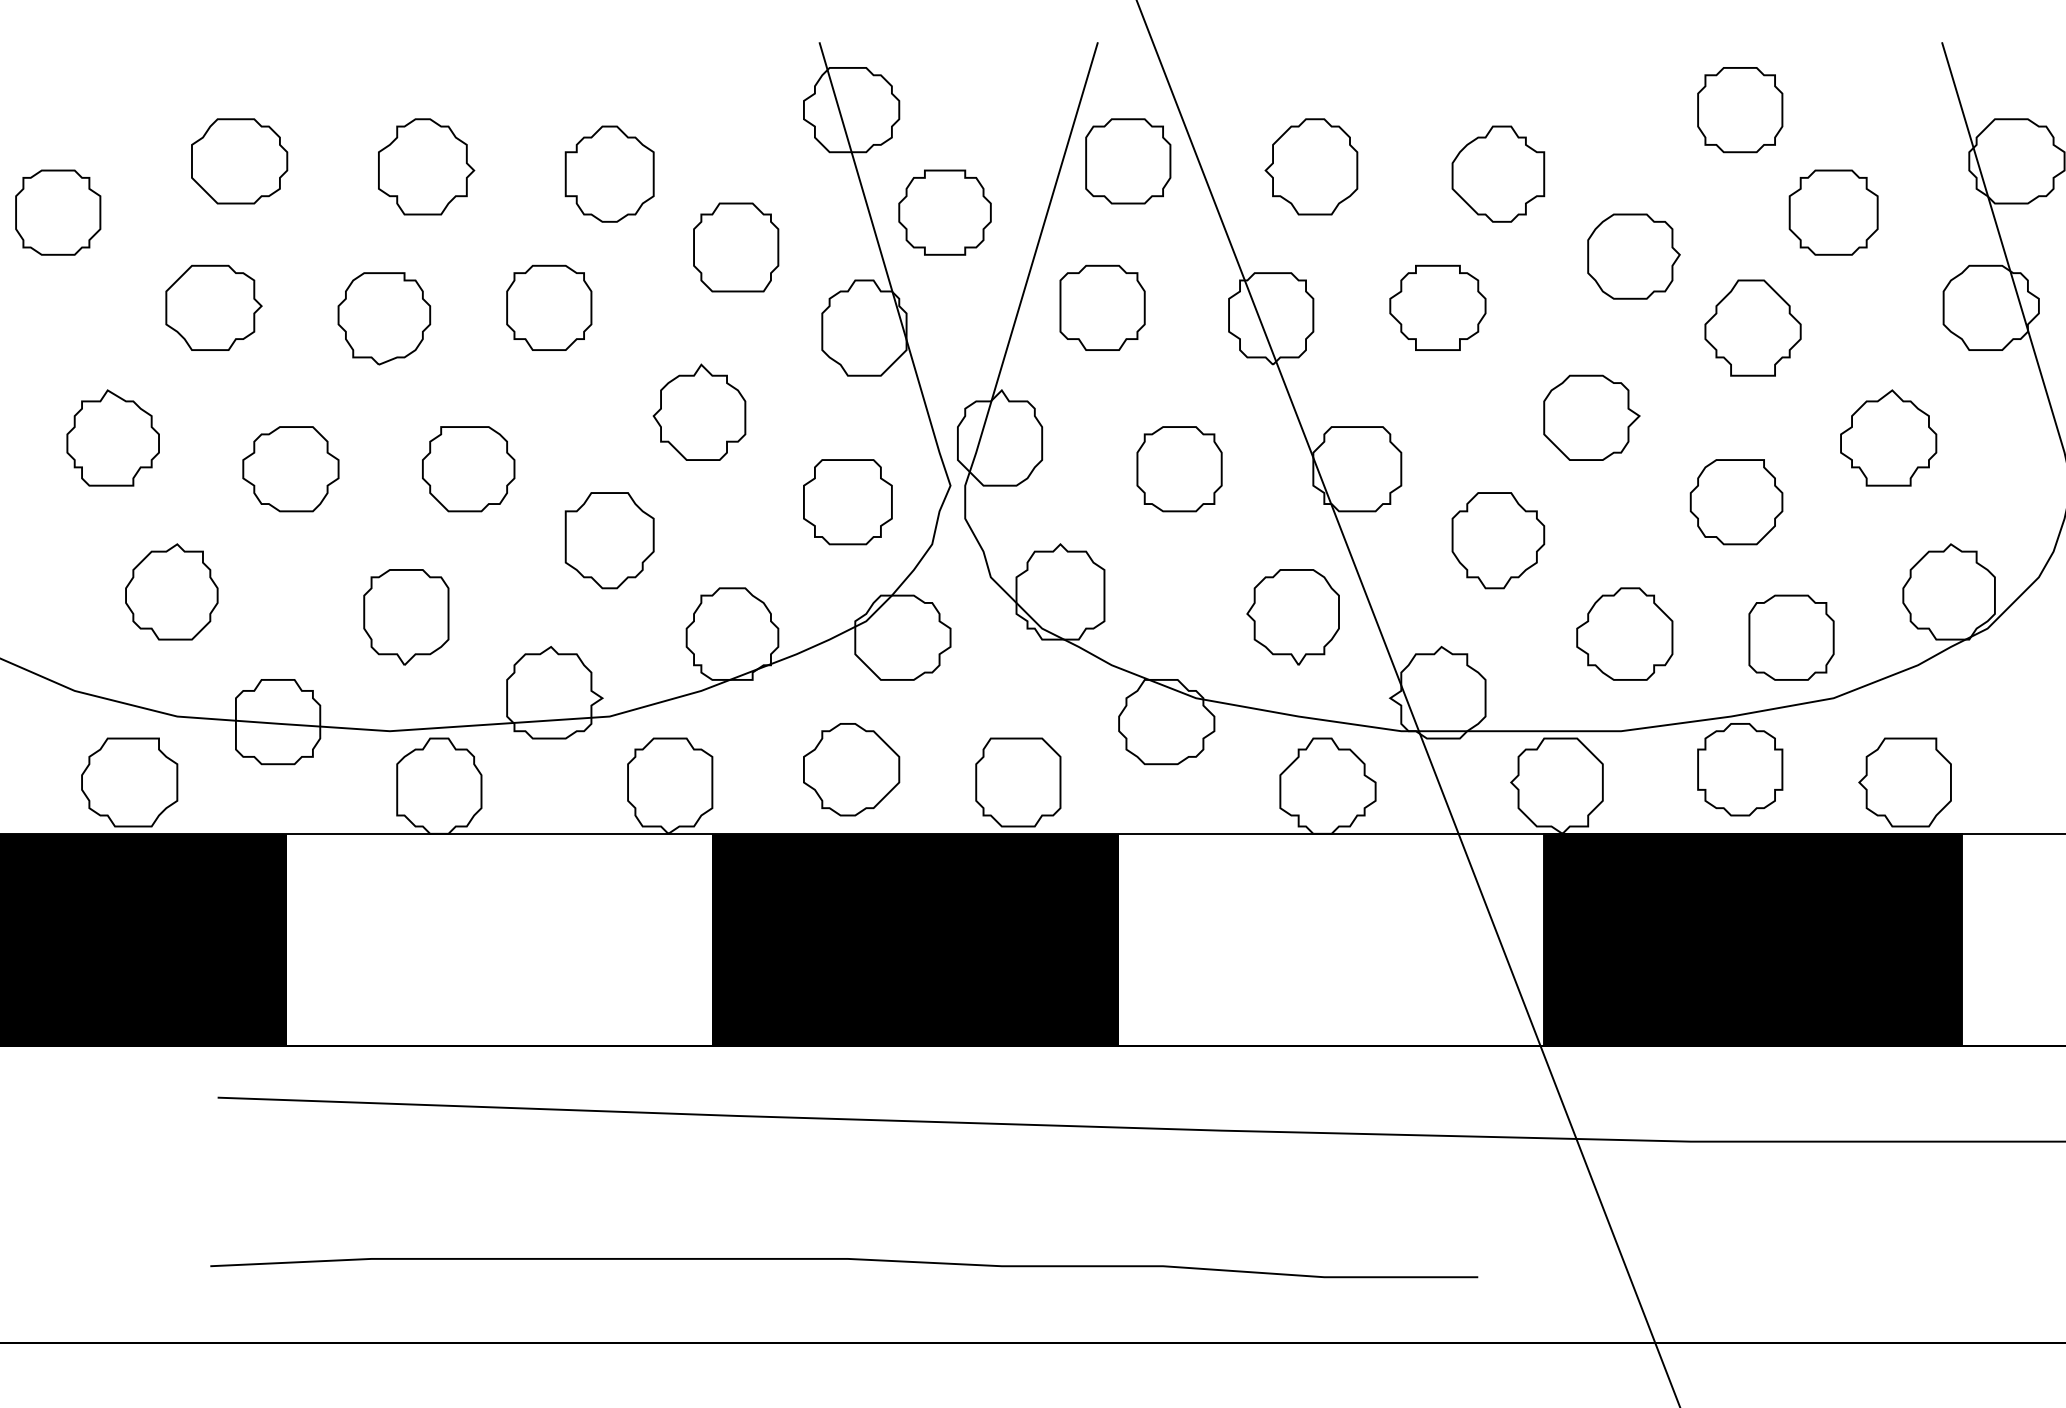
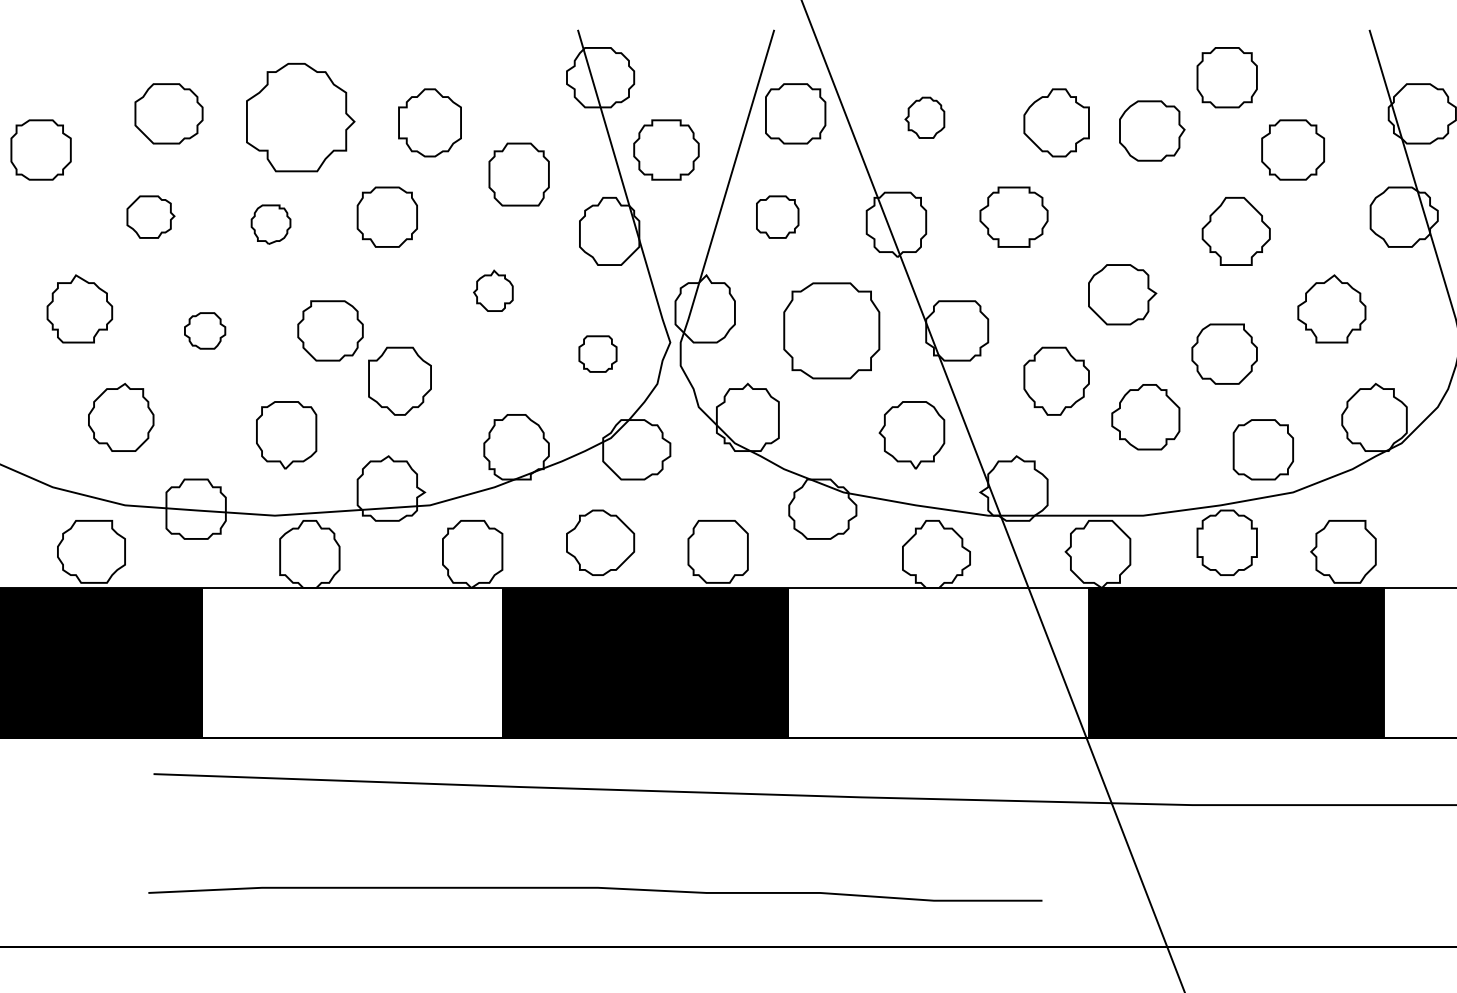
part: (426, 166) -> (300, 117), size x1.6
part: (1310, 166) -> (924, 117), size x0.6
part: (1634, 255) -> (1152, 130), moved
part: (213, 306) -> (150, 216), size x0.7
part: (1102, 306) -> (777, 216), size x0.7
part: (383, 318) -> (270, 224), size x0.6
part: (699, 411) -> (493, 290), size x0.6
part: (289, 468) -> (204, 330), size x0.6
part: (1179, 468) -> (831, 330), size x1.6
part: (847, 501) -> (597, 353), size x0.6
part: (608, 539) -> (399, 380), moved
part: (1624, 634) -> (1145, 417), moved

